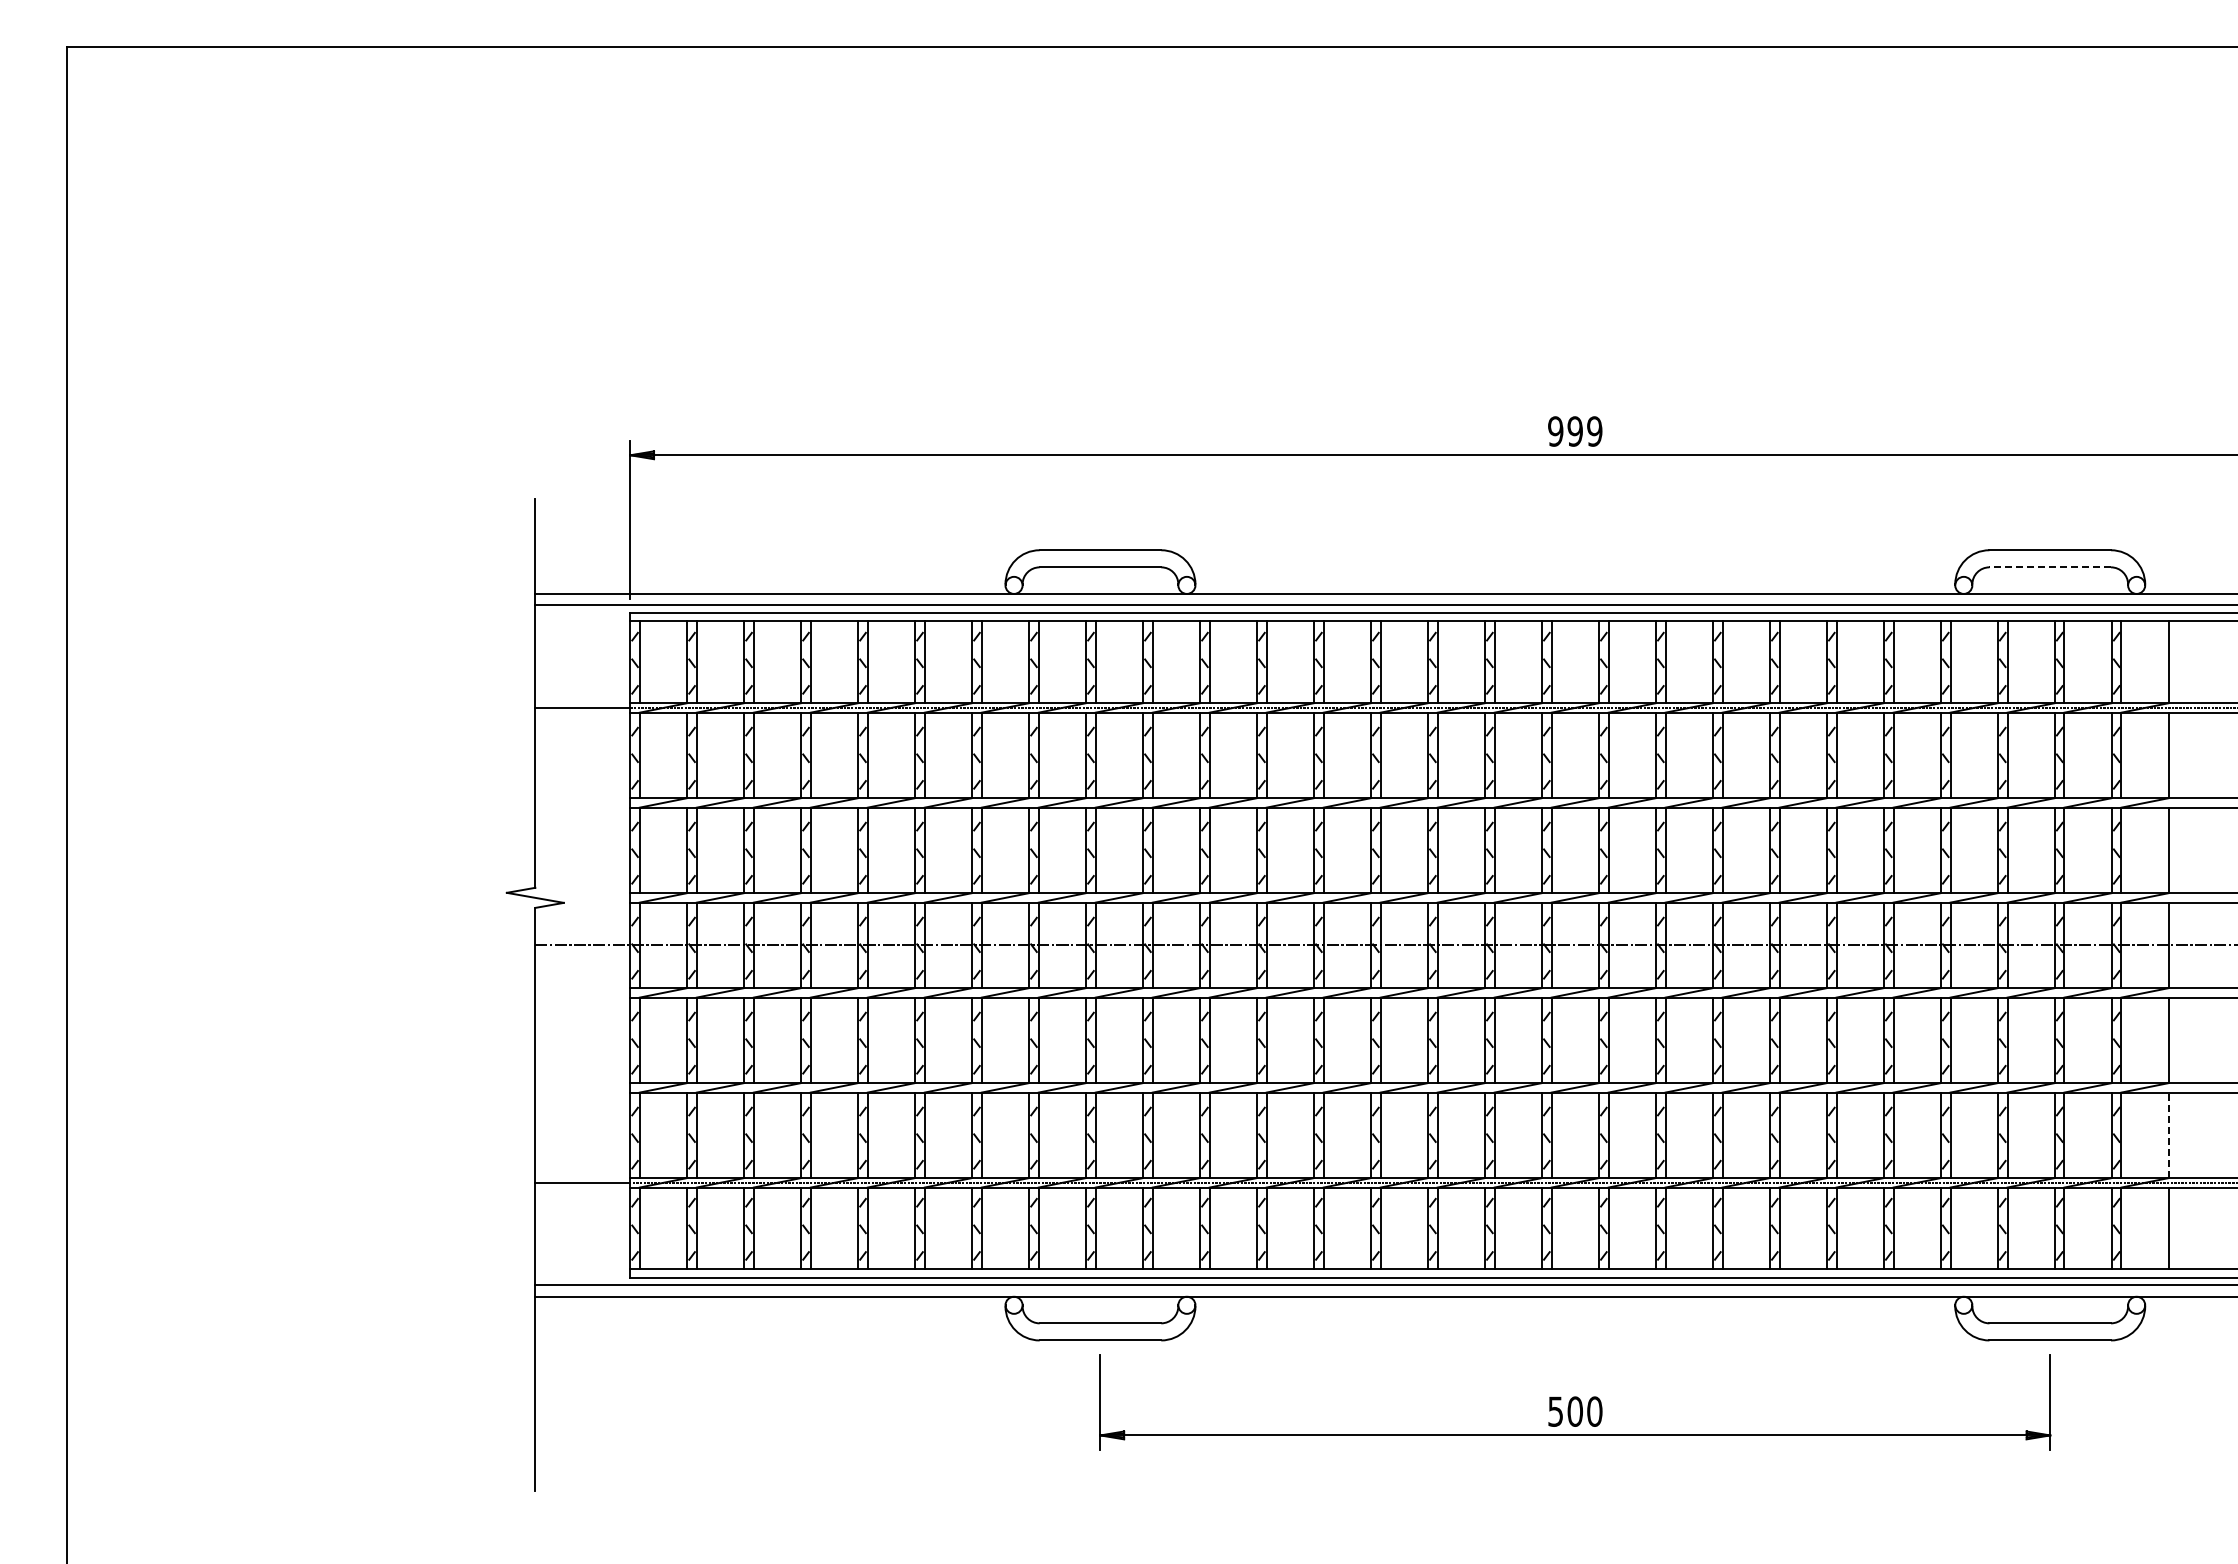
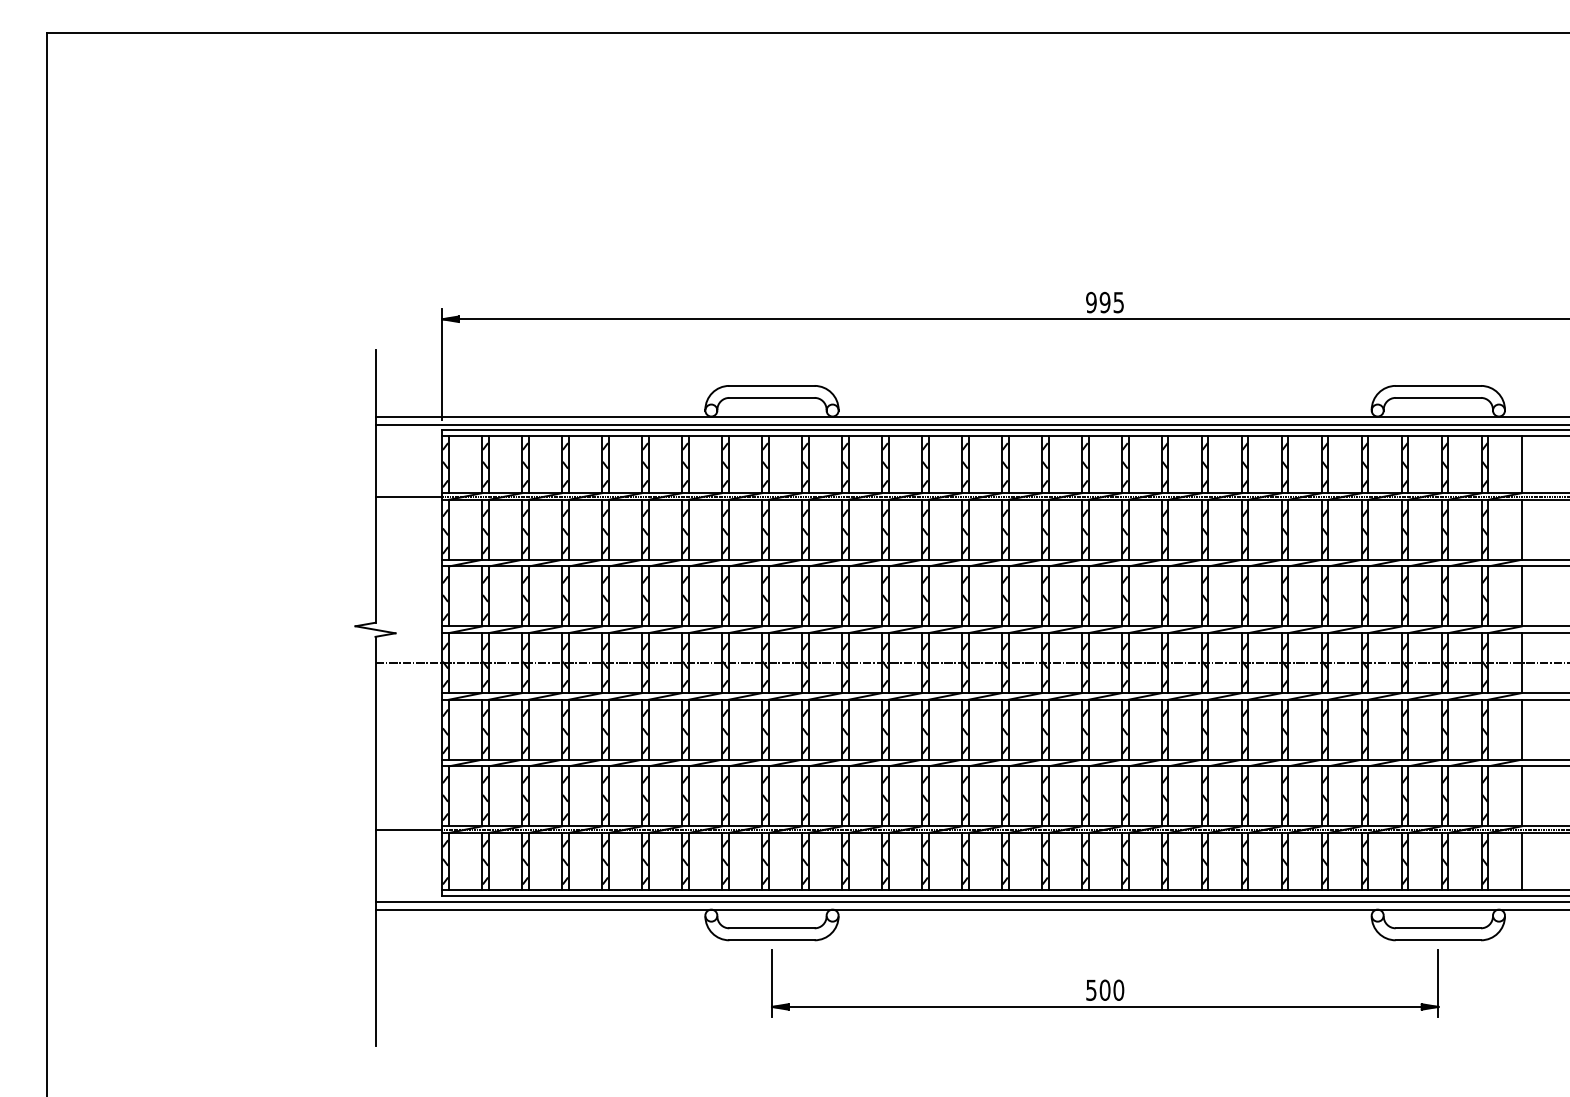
text: (1594, 431) -> (1118, 302), 999 -> 995
line: (2050, 567) -> (1438, 398), dashed -> solid
line: (2168, 1135) -> (1521, 796), dashed -> solid

